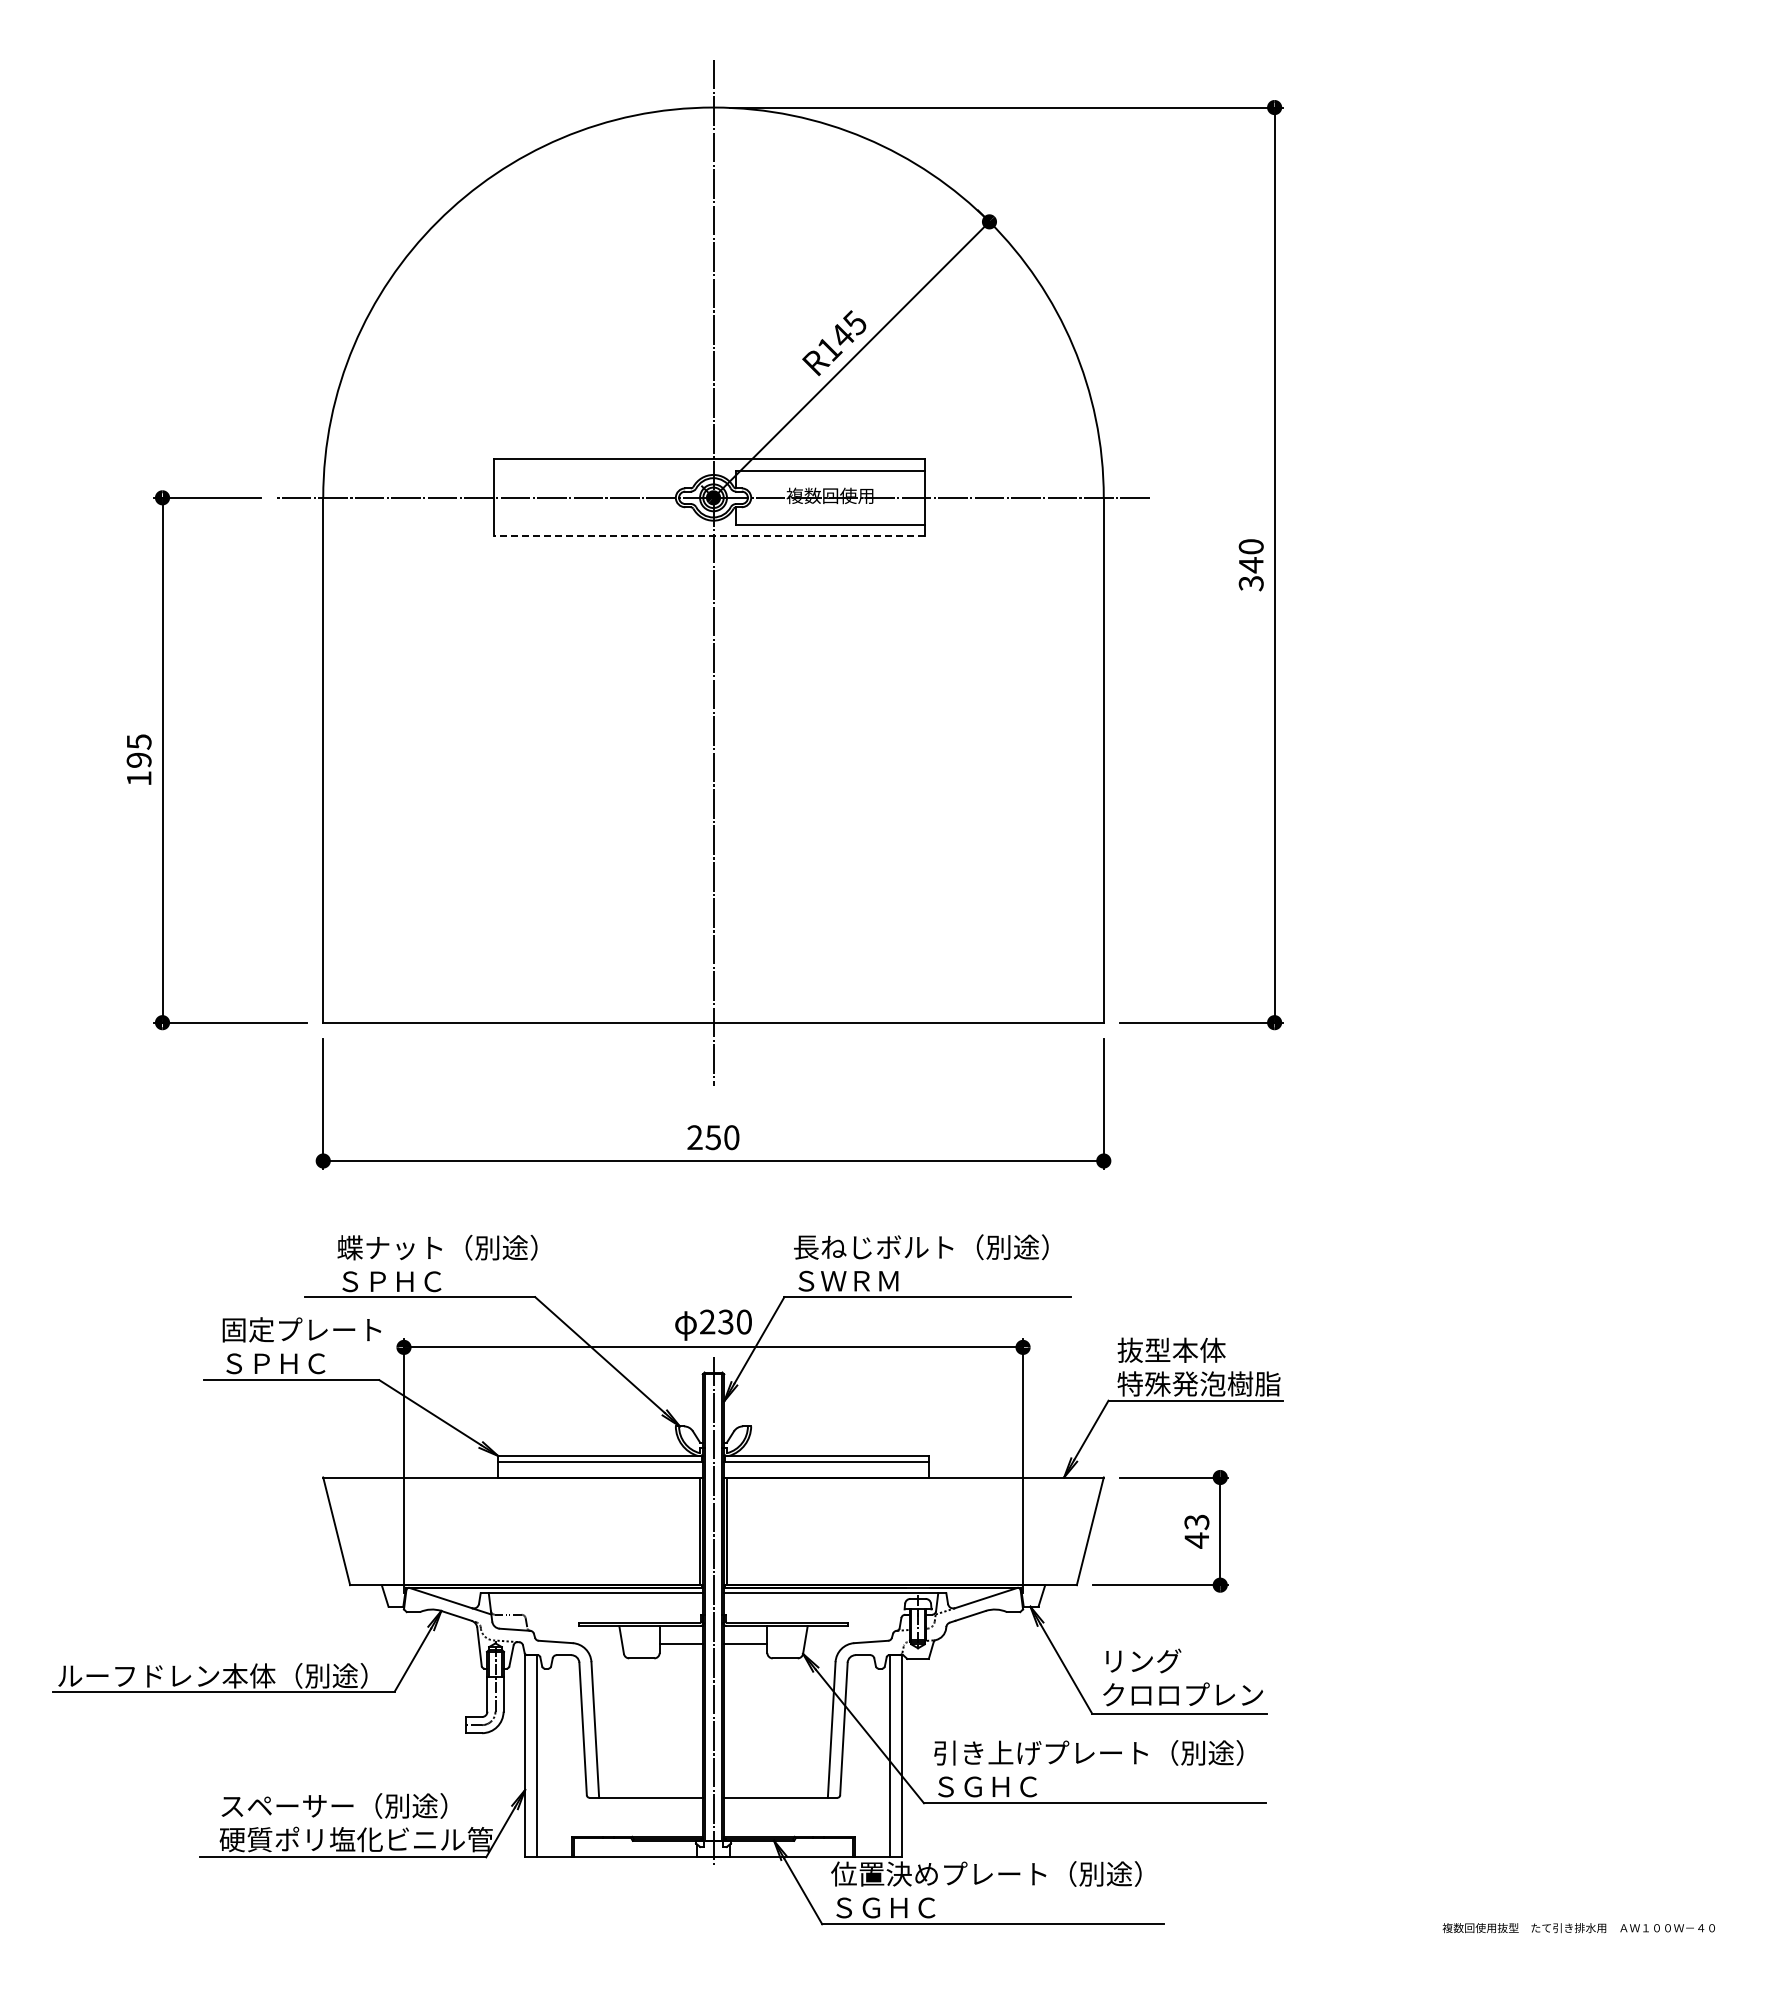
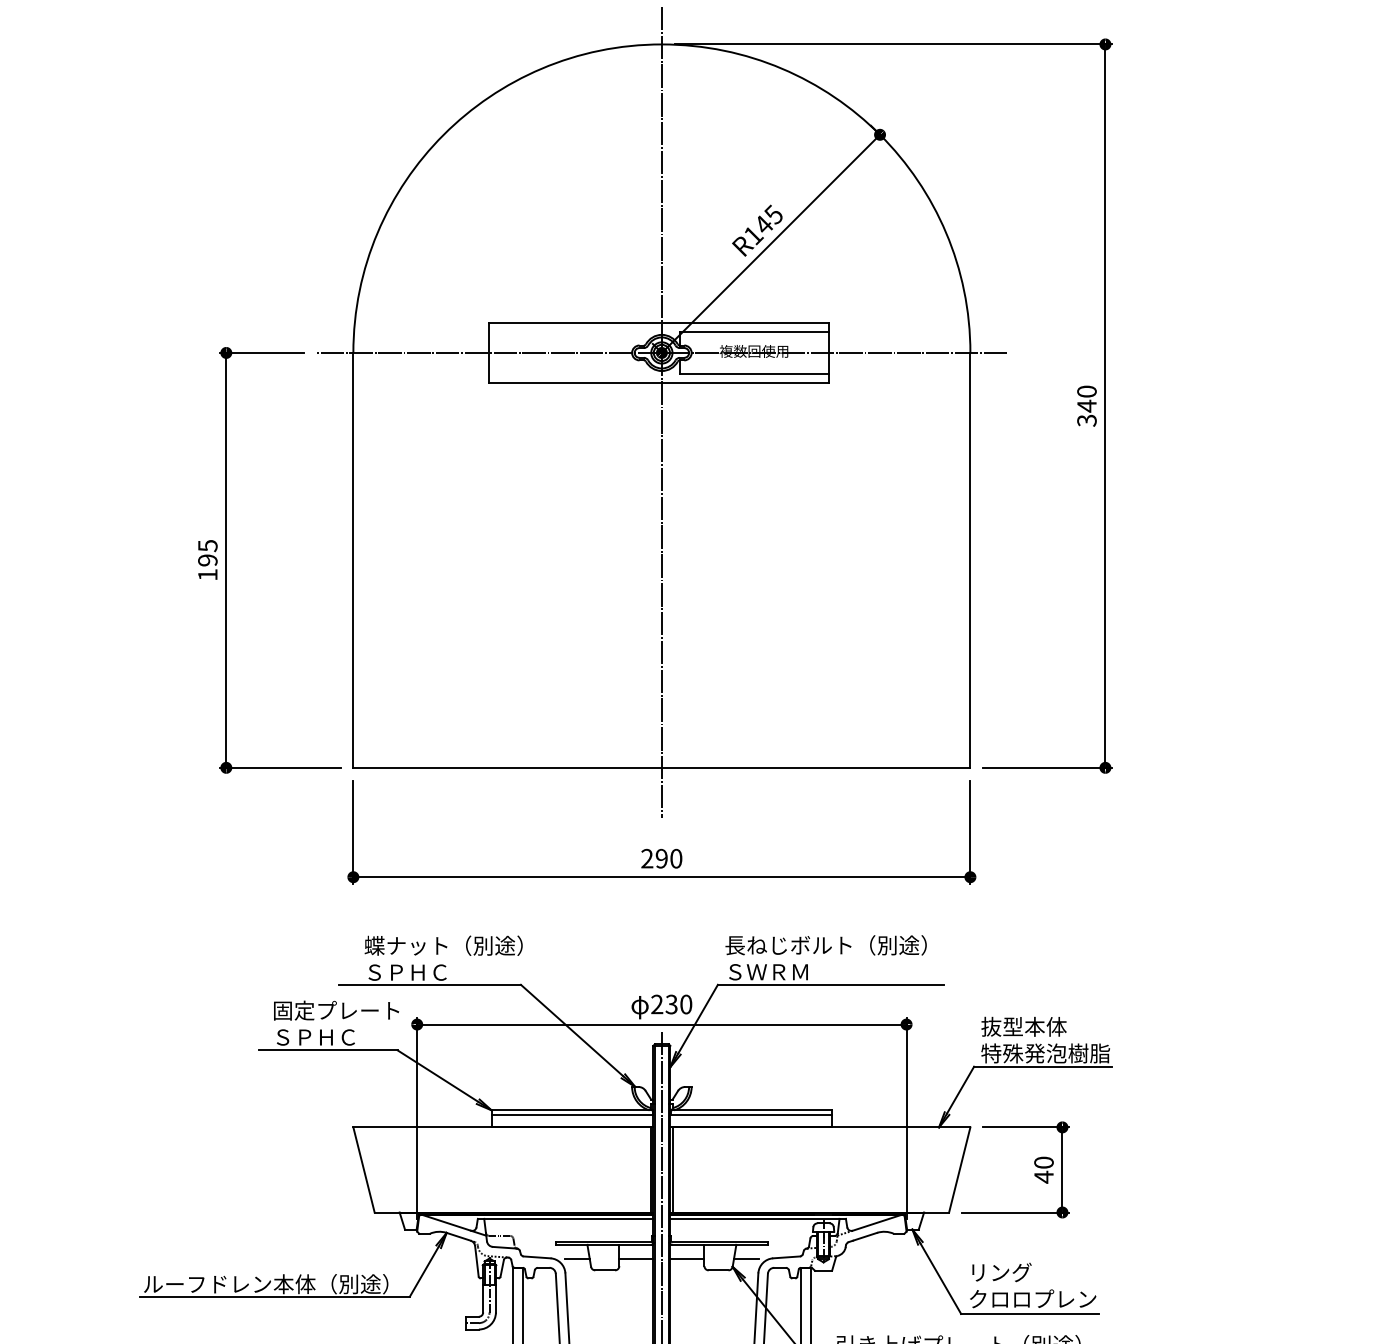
line: (709, 536) -> (658, 383), dashed -> solid
text: (712, 1137) -> (661, 858), 250 -> 290
text: (1196, 1522) -> (1043, 1162), 43 -> 40
line: (606, 1644) -> (577, 1259), added
line: (820, 1644) -> (746, 1259), added

